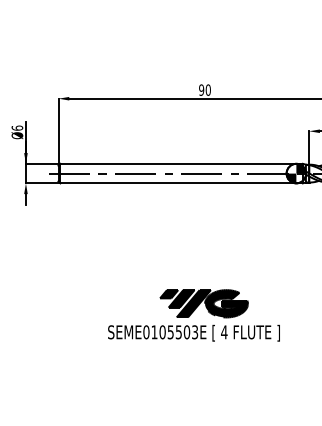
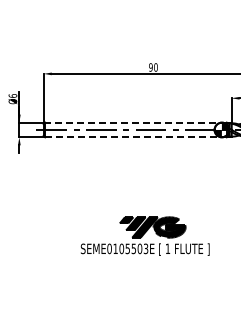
line: (181, 163) -> (135, 122), solid -> dashed
line: (181, 183) -> (135, 137), solid -> dashed
text: (223, 331) -> (167, 248), 4 -> 1

